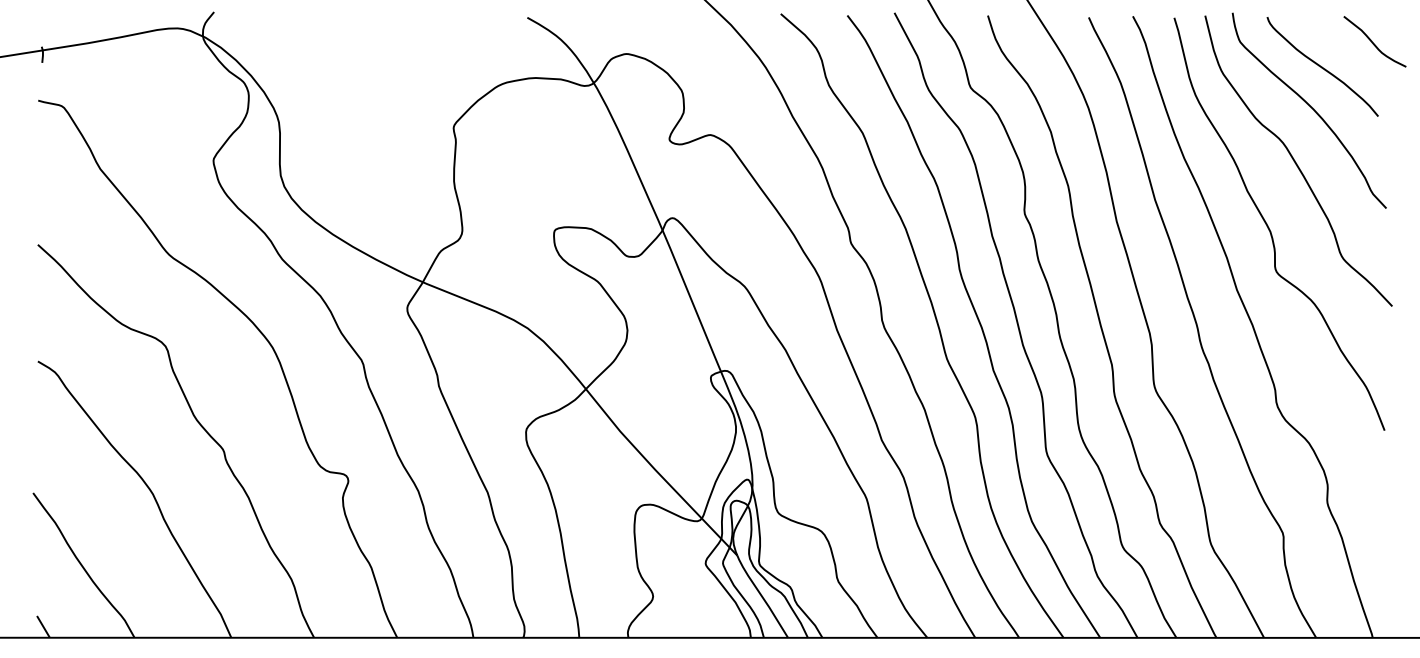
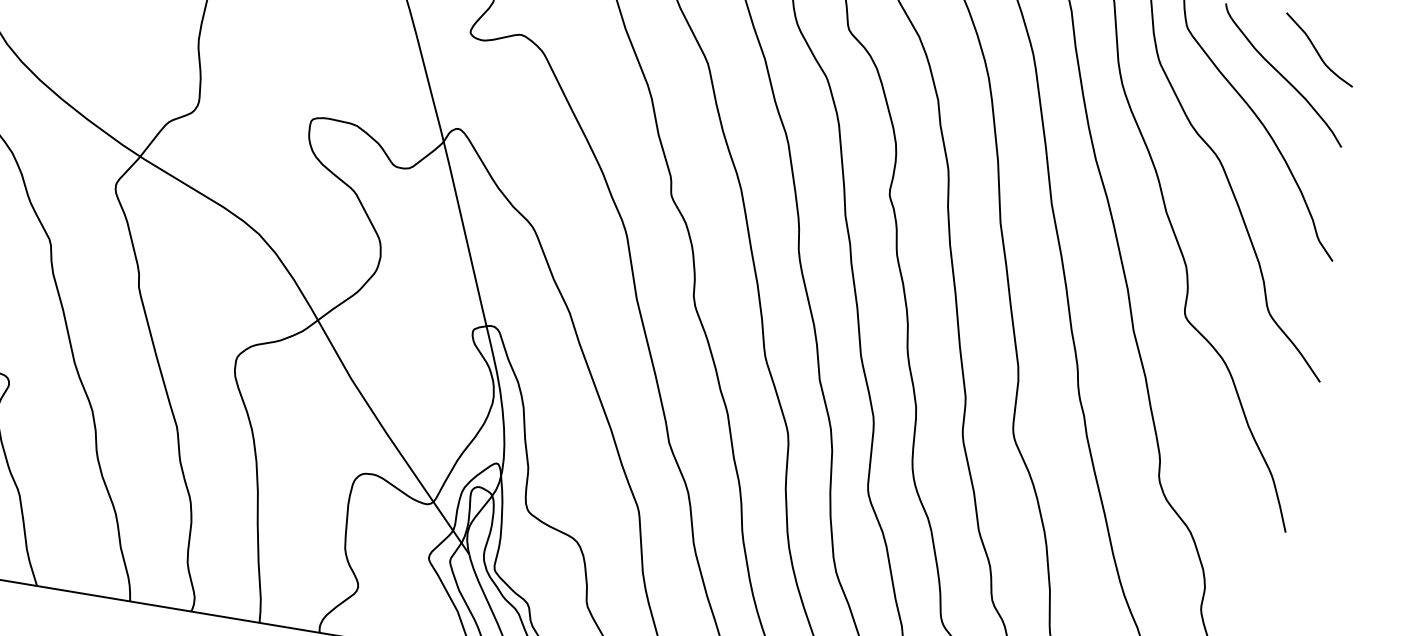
curve: (1373, 42) -> (1317, 50), moved

